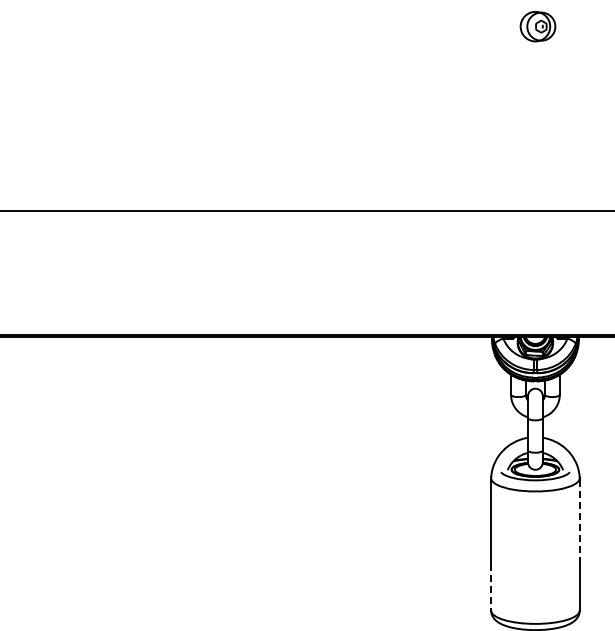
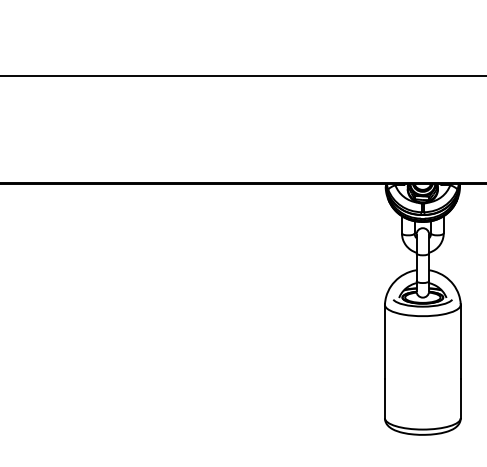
line: (579, 521) -> (460, 341), dashed -> solid
line: (491, 587) -> (385, 398), dashed -> solid

